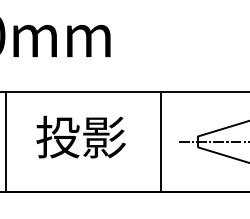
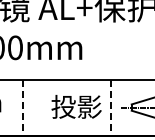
text: (80, 136) -> (76, 106), moved
line: (6, 141) -> (23, 107), solid -> dashed
line: (160, 141) -> (110, 107), solid -> dashed

